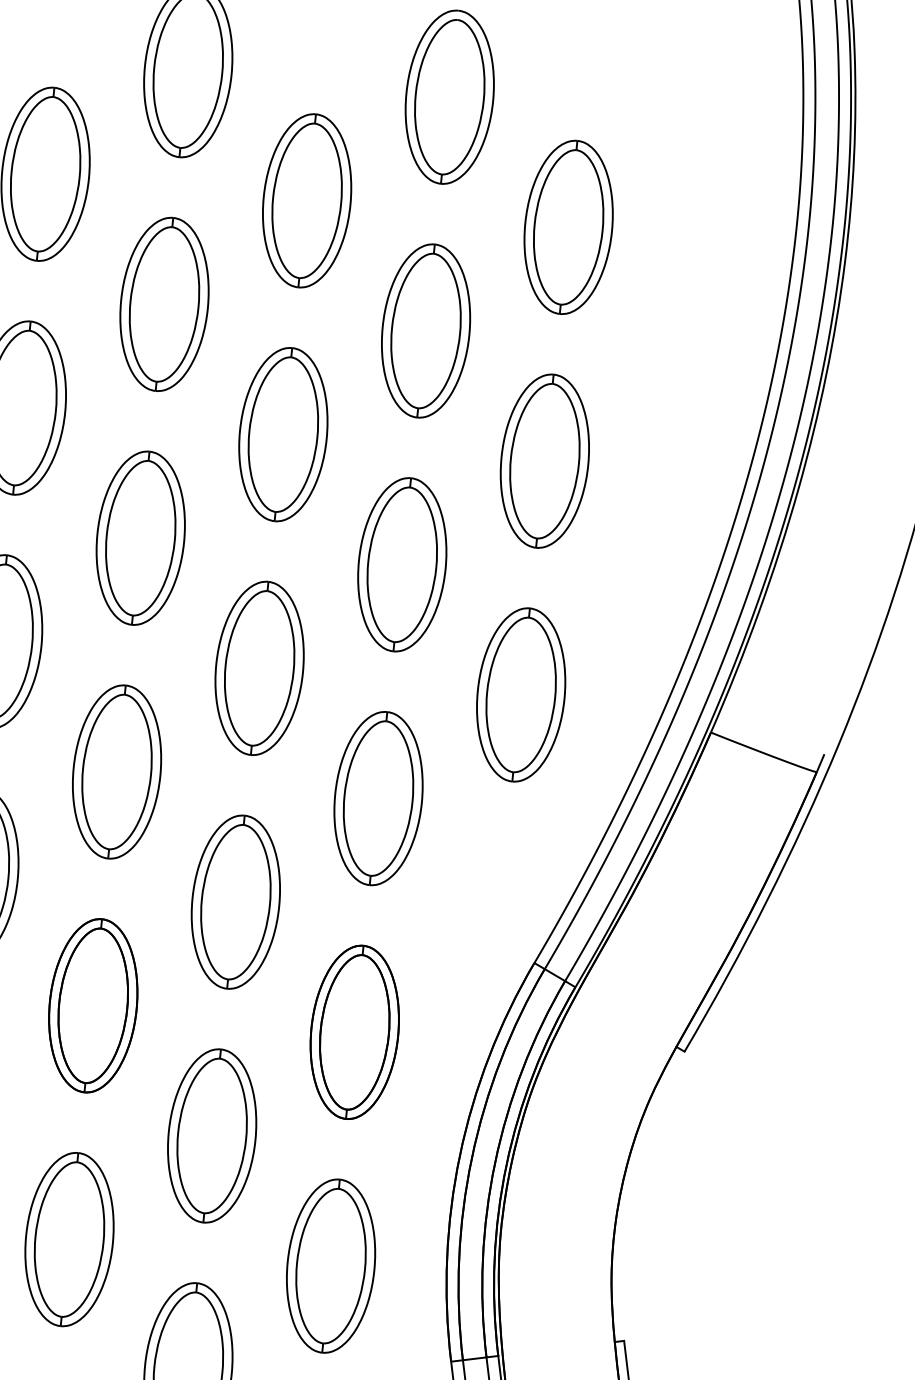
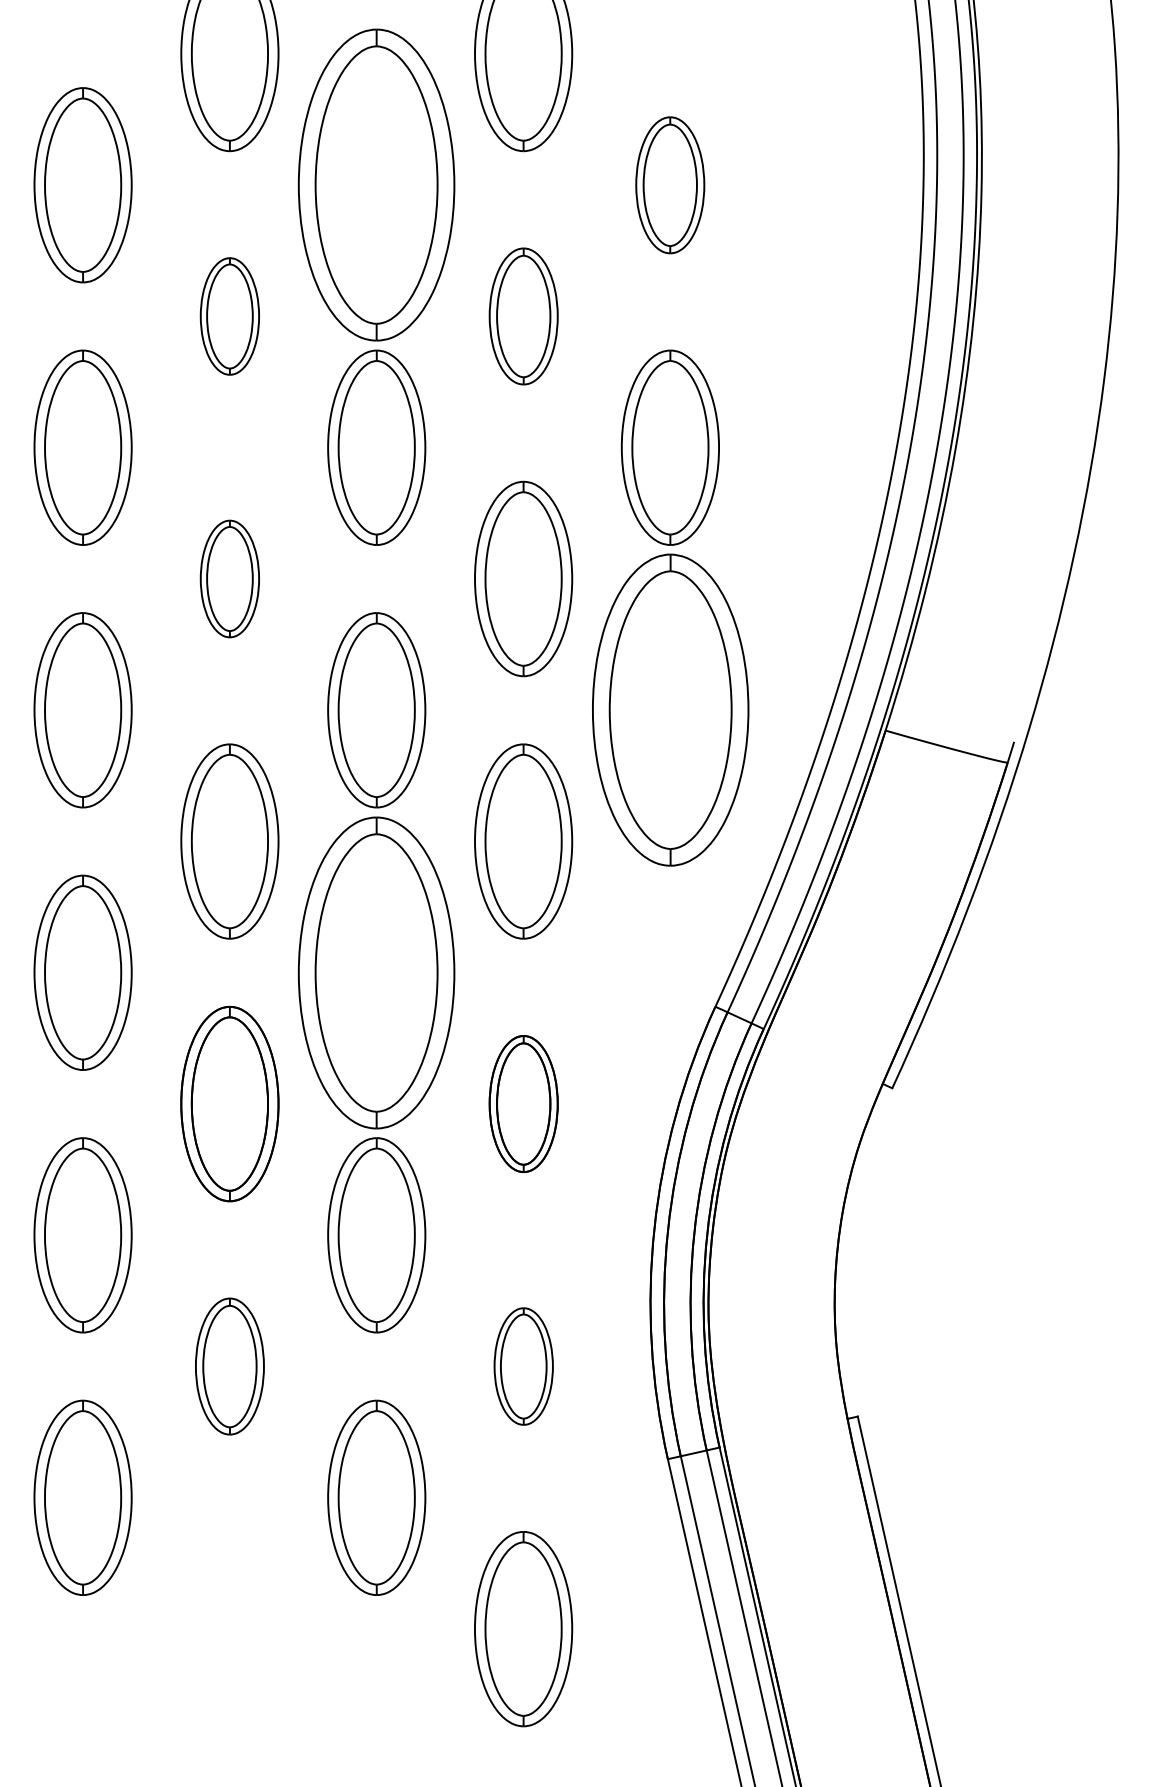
part: (306, 201) -> (376, 185), size x1.6
part: (567, 227) -> (669, 185), size x0.7
part: (164, 304) -> (229, 316), size x0.6
part: (425, 331) -> (523, 316), size x0.7
part: (140, 537) -> (229, 578), size x0.6
part: (520, 695) -> (669, 710), size x1.6
part: (235, 901) -> (376, 972), size x1.6
part: (354, 1031) -> (523, 1103), size x0.7
part: (69, 1239) -> (229, 1366), size x0.7
part: (330, 1266) -> (523, 1366), size x0.6

